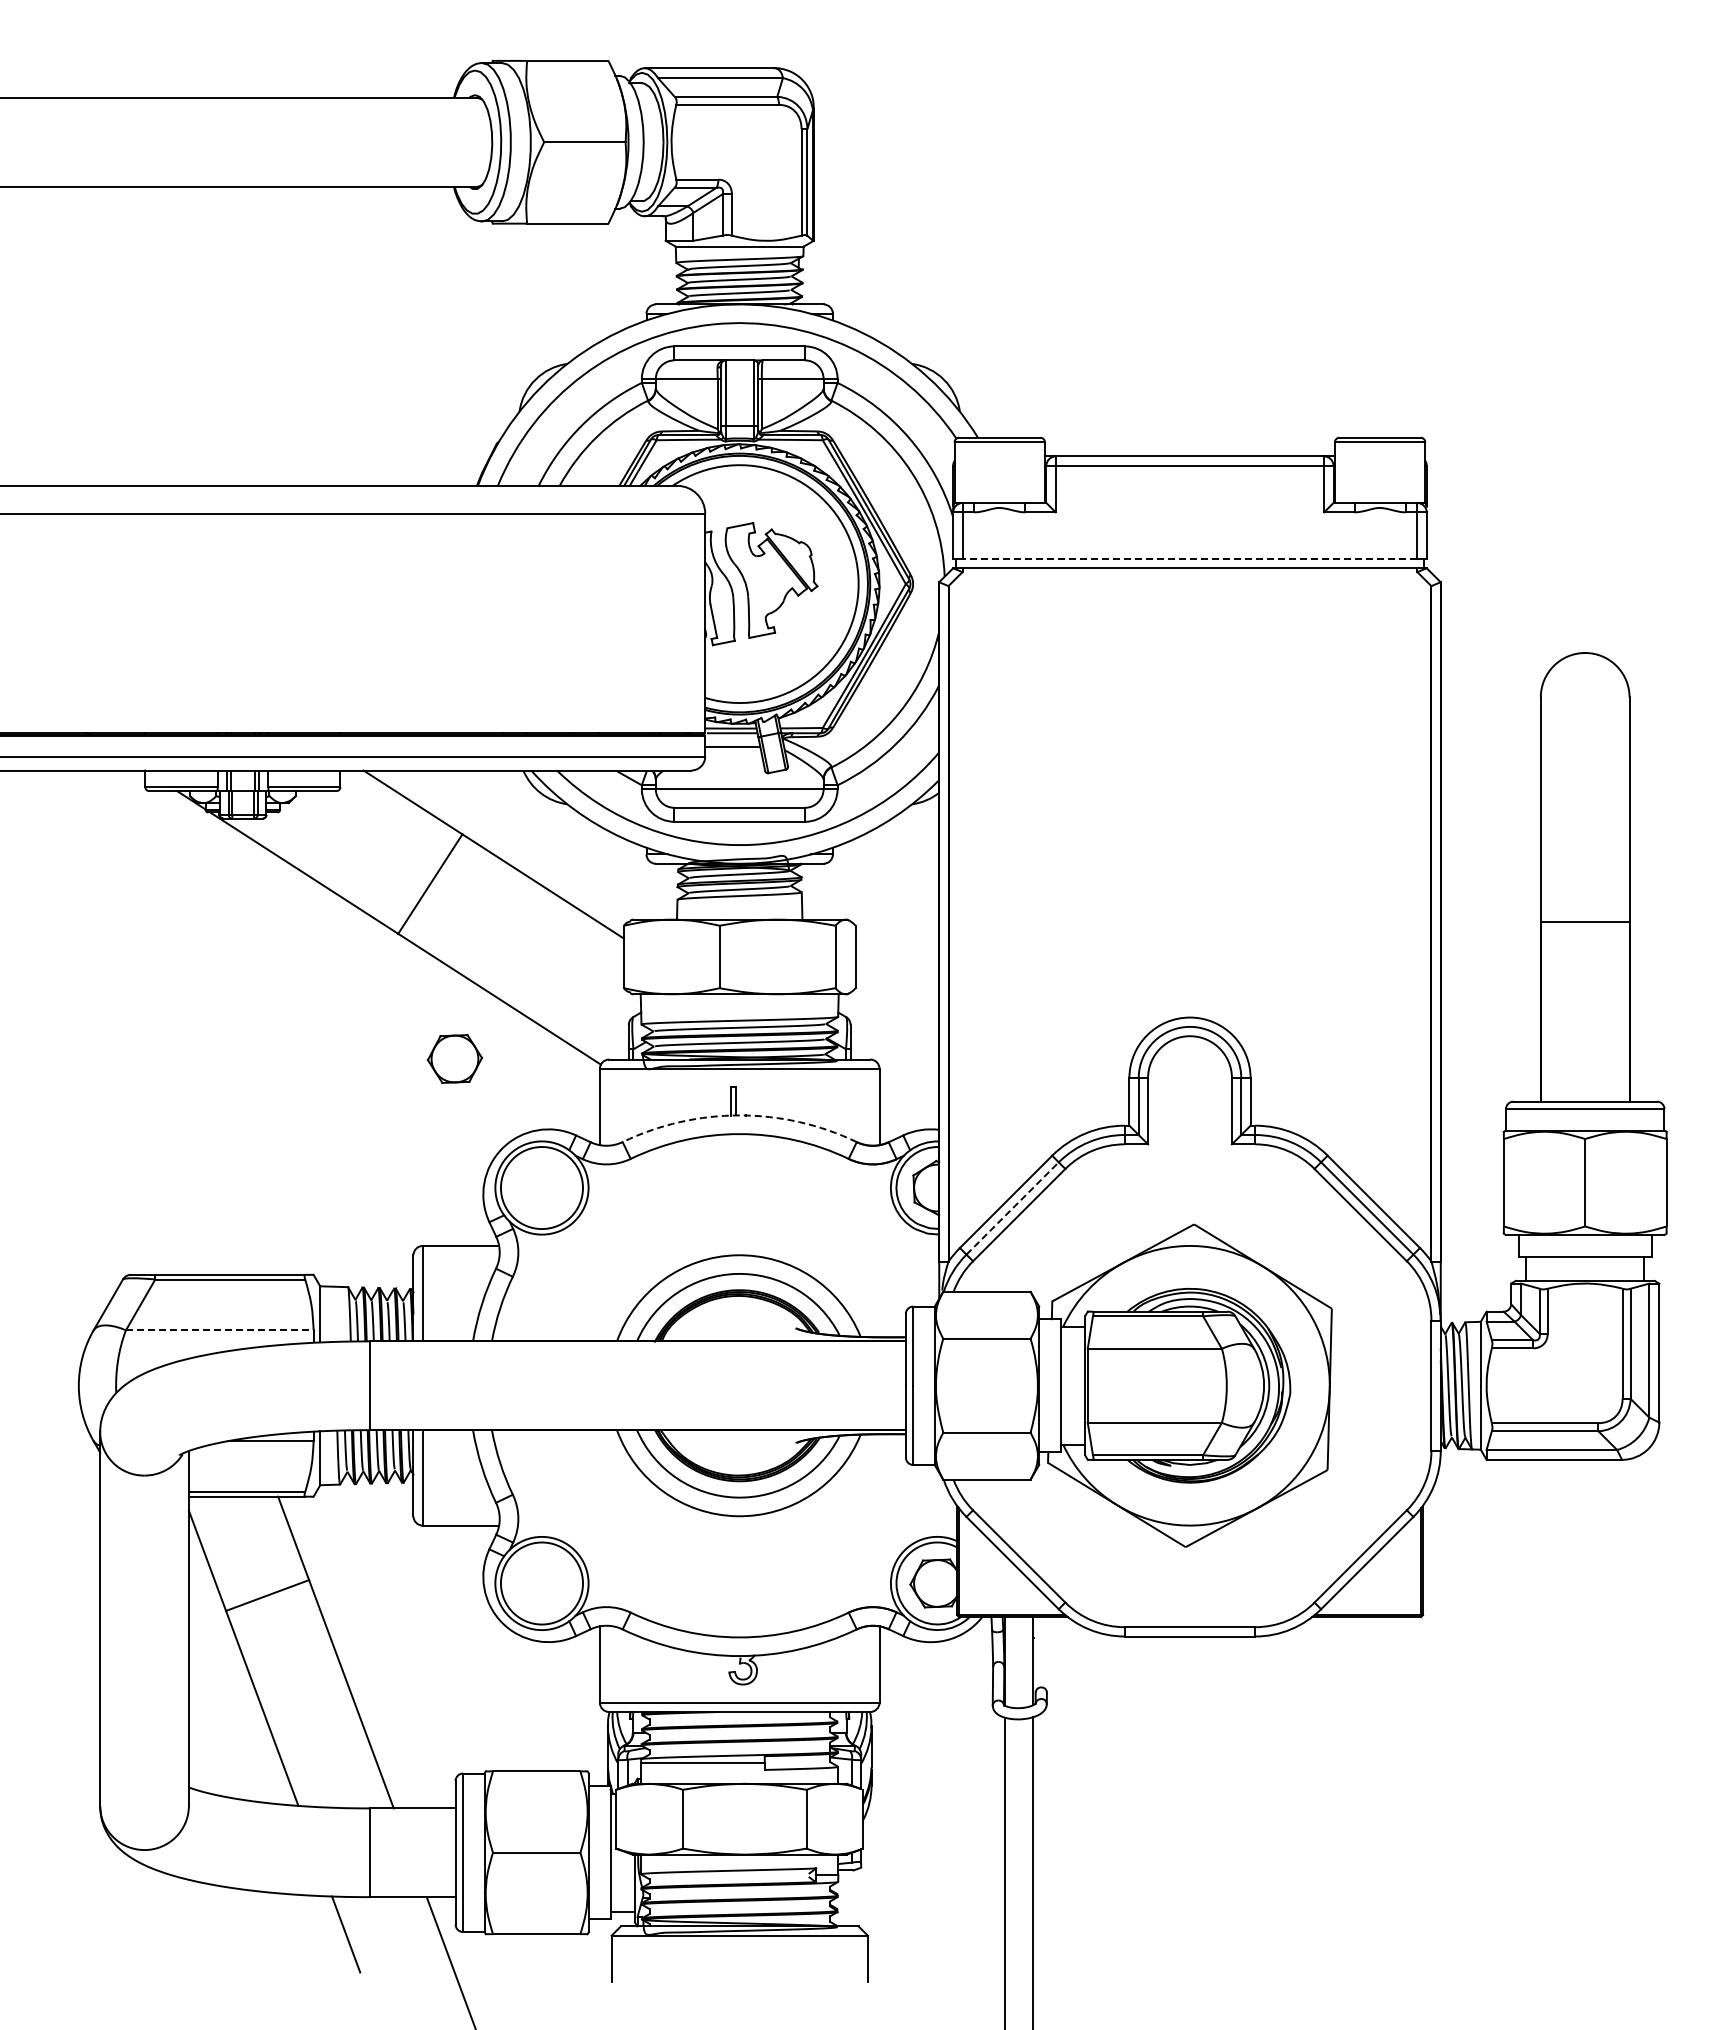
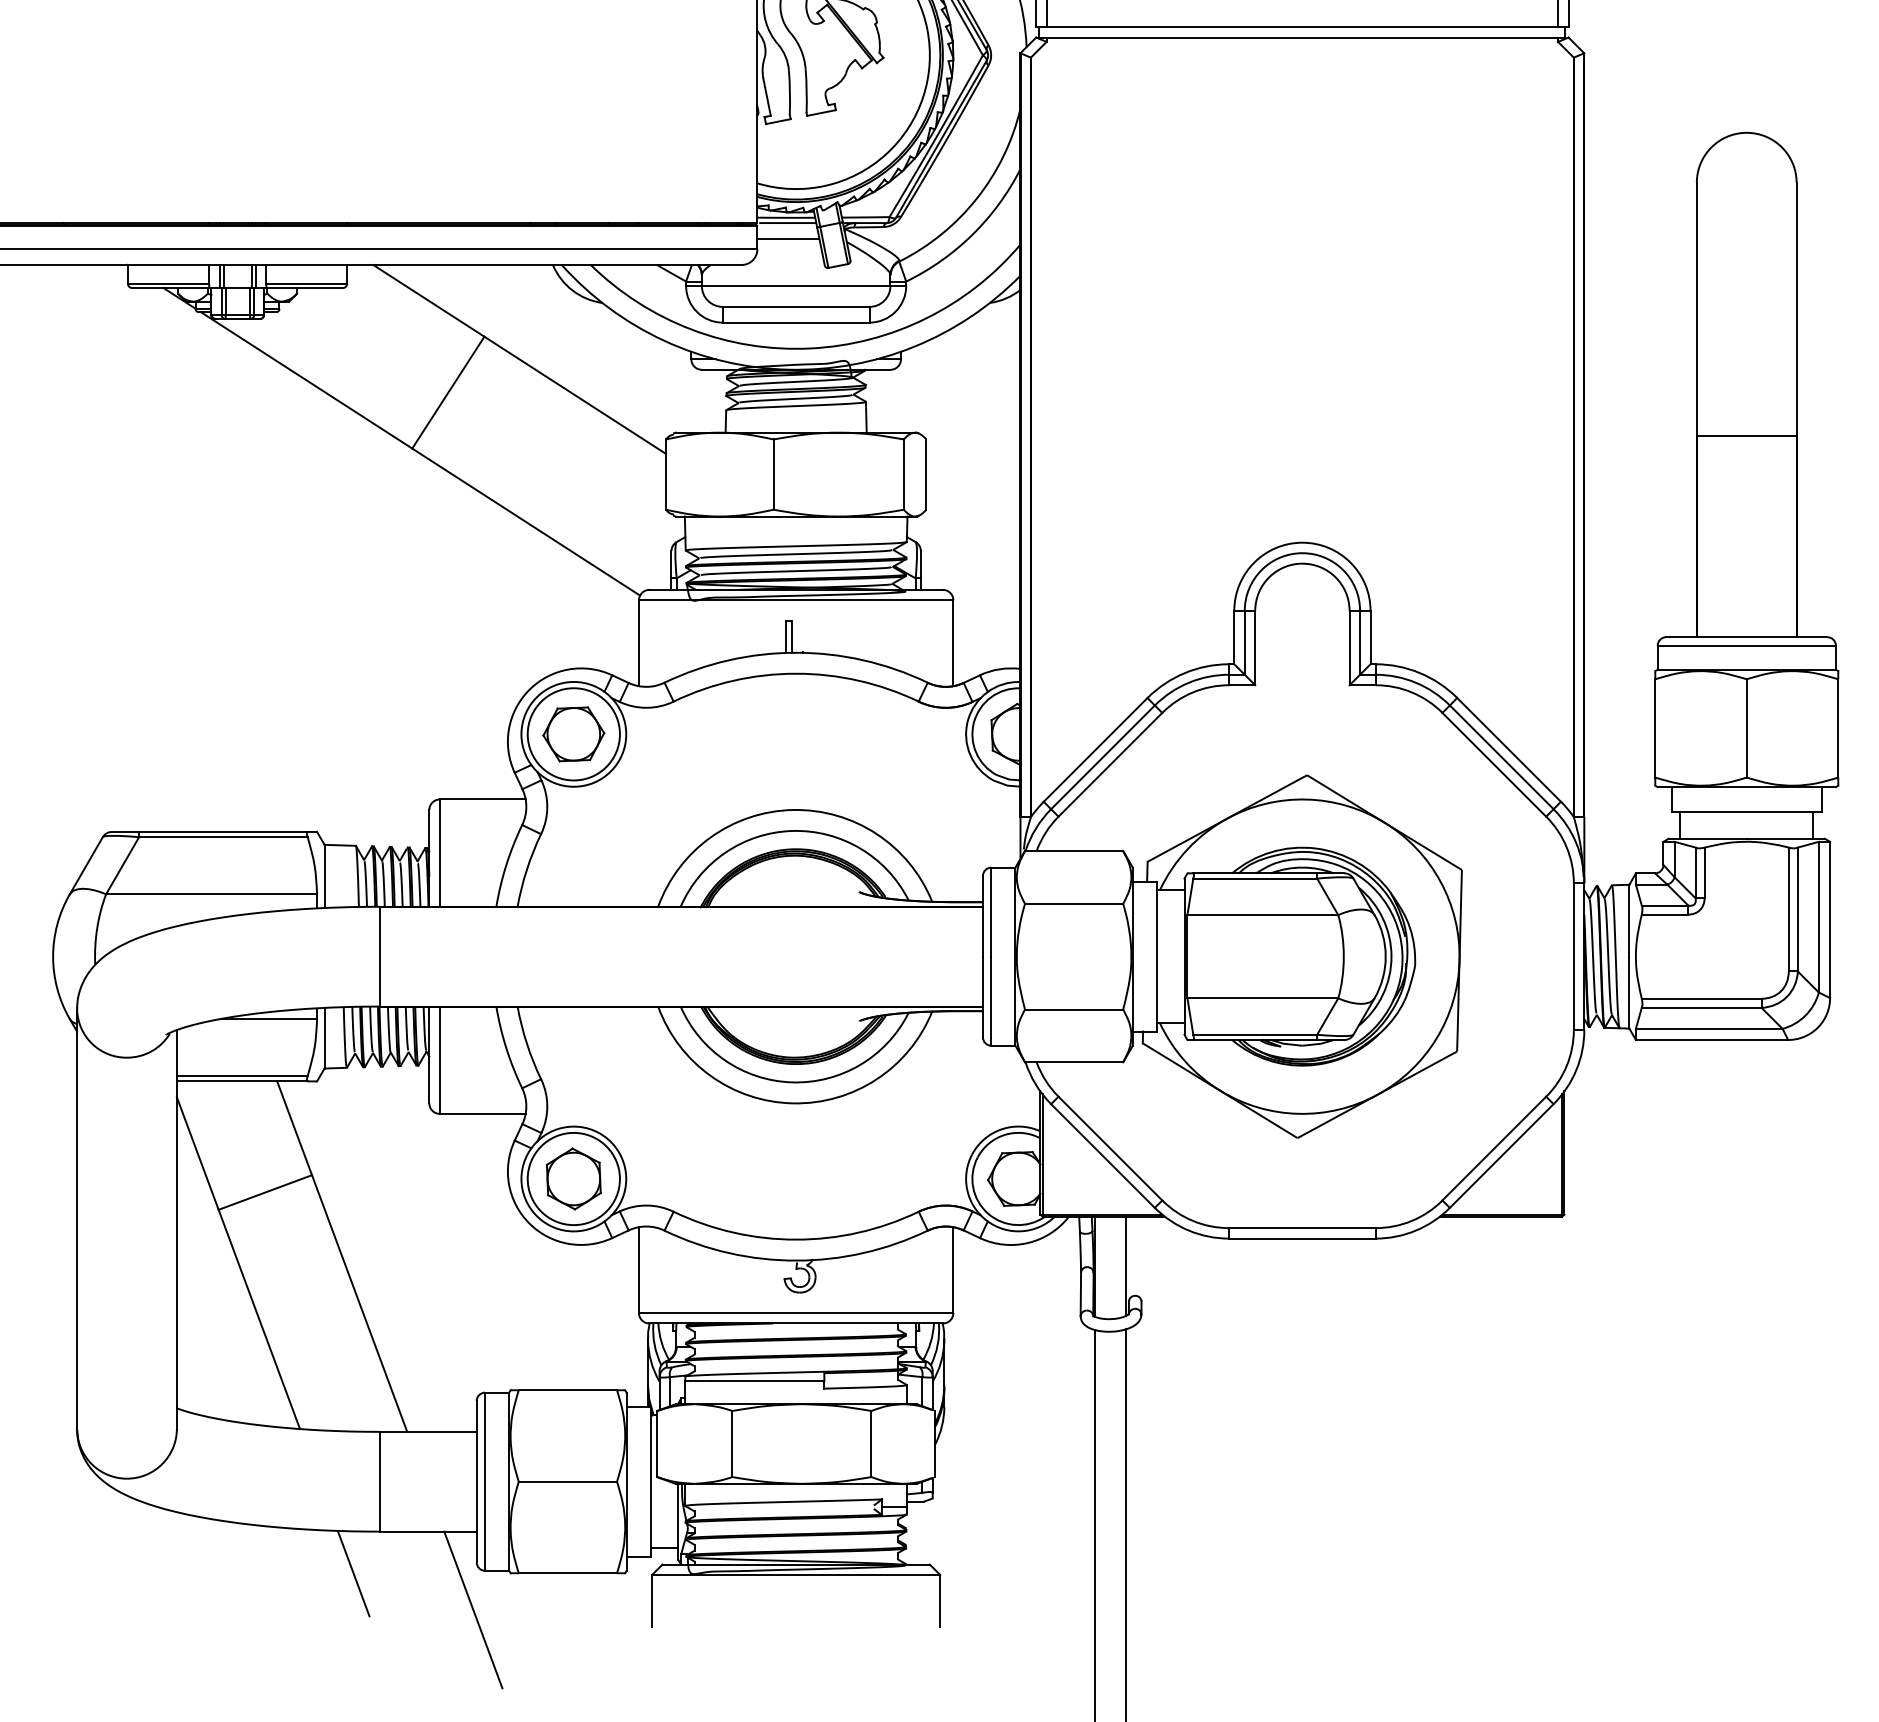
line: (1189, 558) -> (1301, 26), dashed -> solid
part: (454, 1058) -> (573, 733), moved
arc: (739, 1115) -> (795, 652), dashed -> solid
line: (1012, 1208) -> (1102, 757), dashed -> solid
line: (219, 1330) -> (211, 894), dashed -> solid
part: (541, 1583) -> (573, 1178), added

